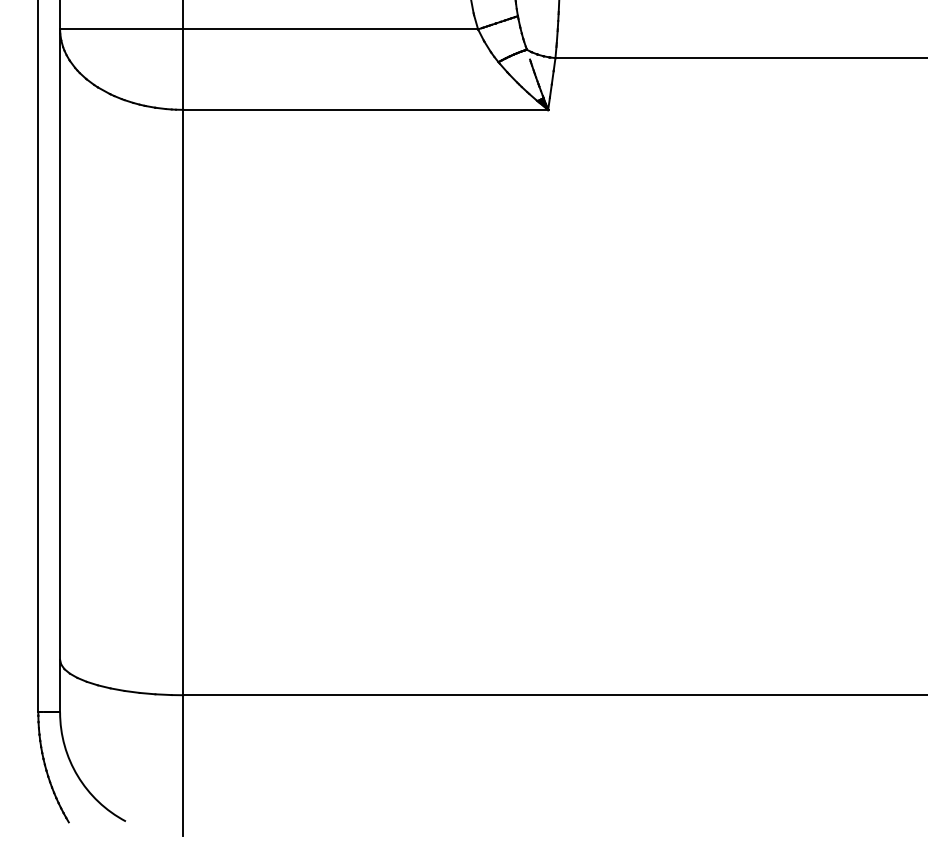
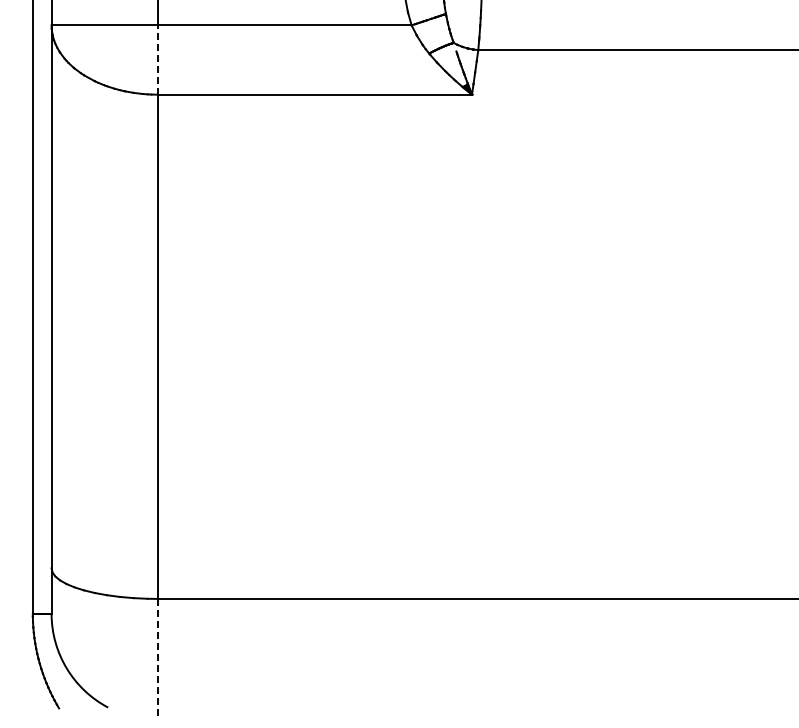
line: (183, 70) -> (157, 60), solid -> dashed
line: (183, 765) -> (157, 659), solid -> dashed

